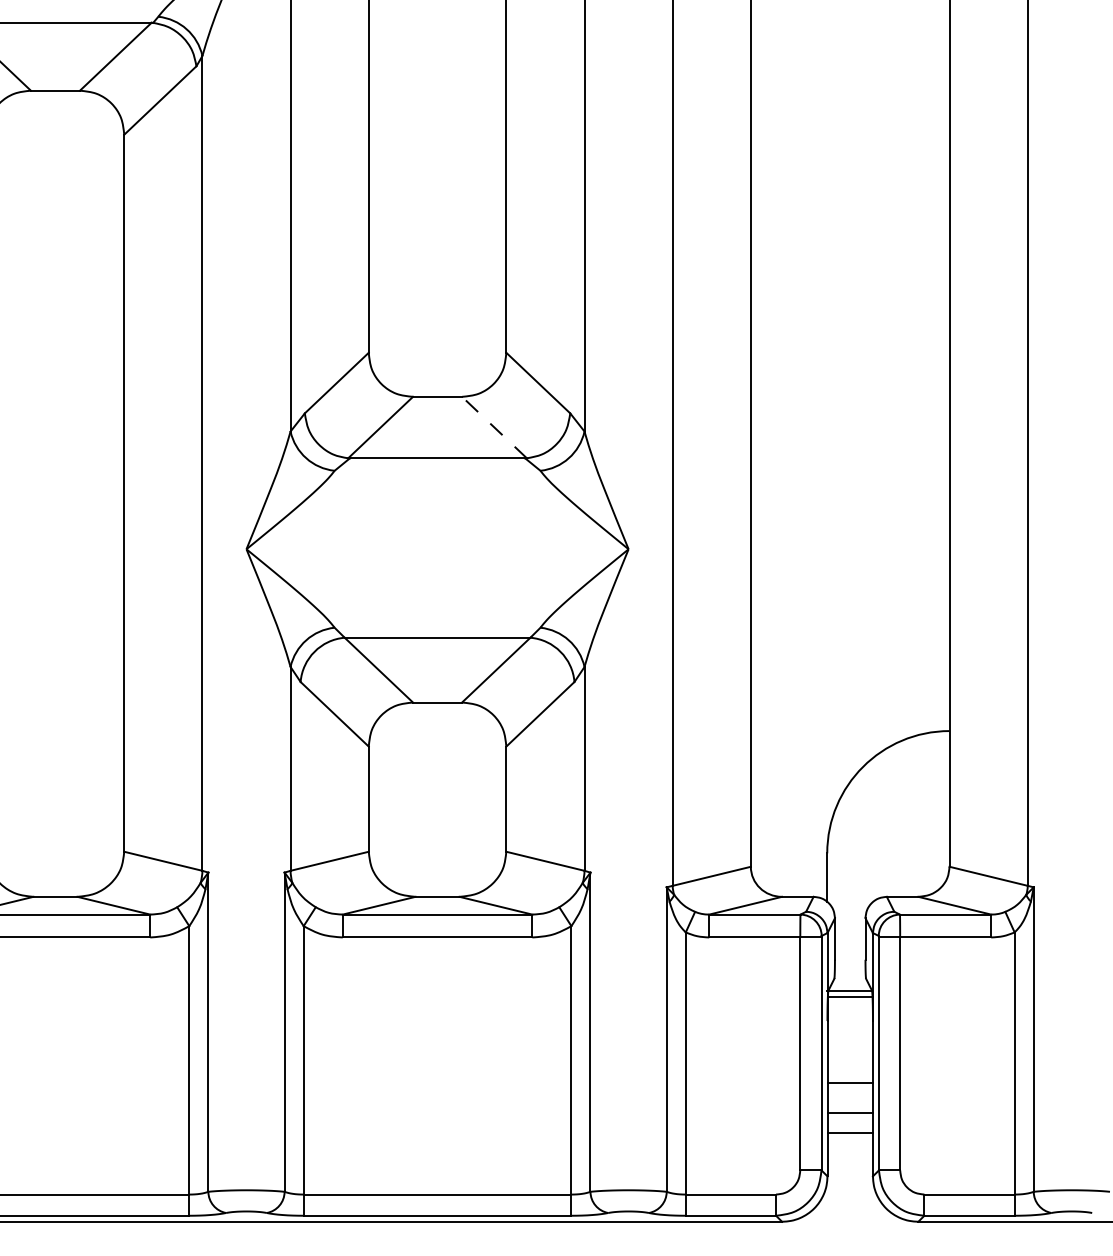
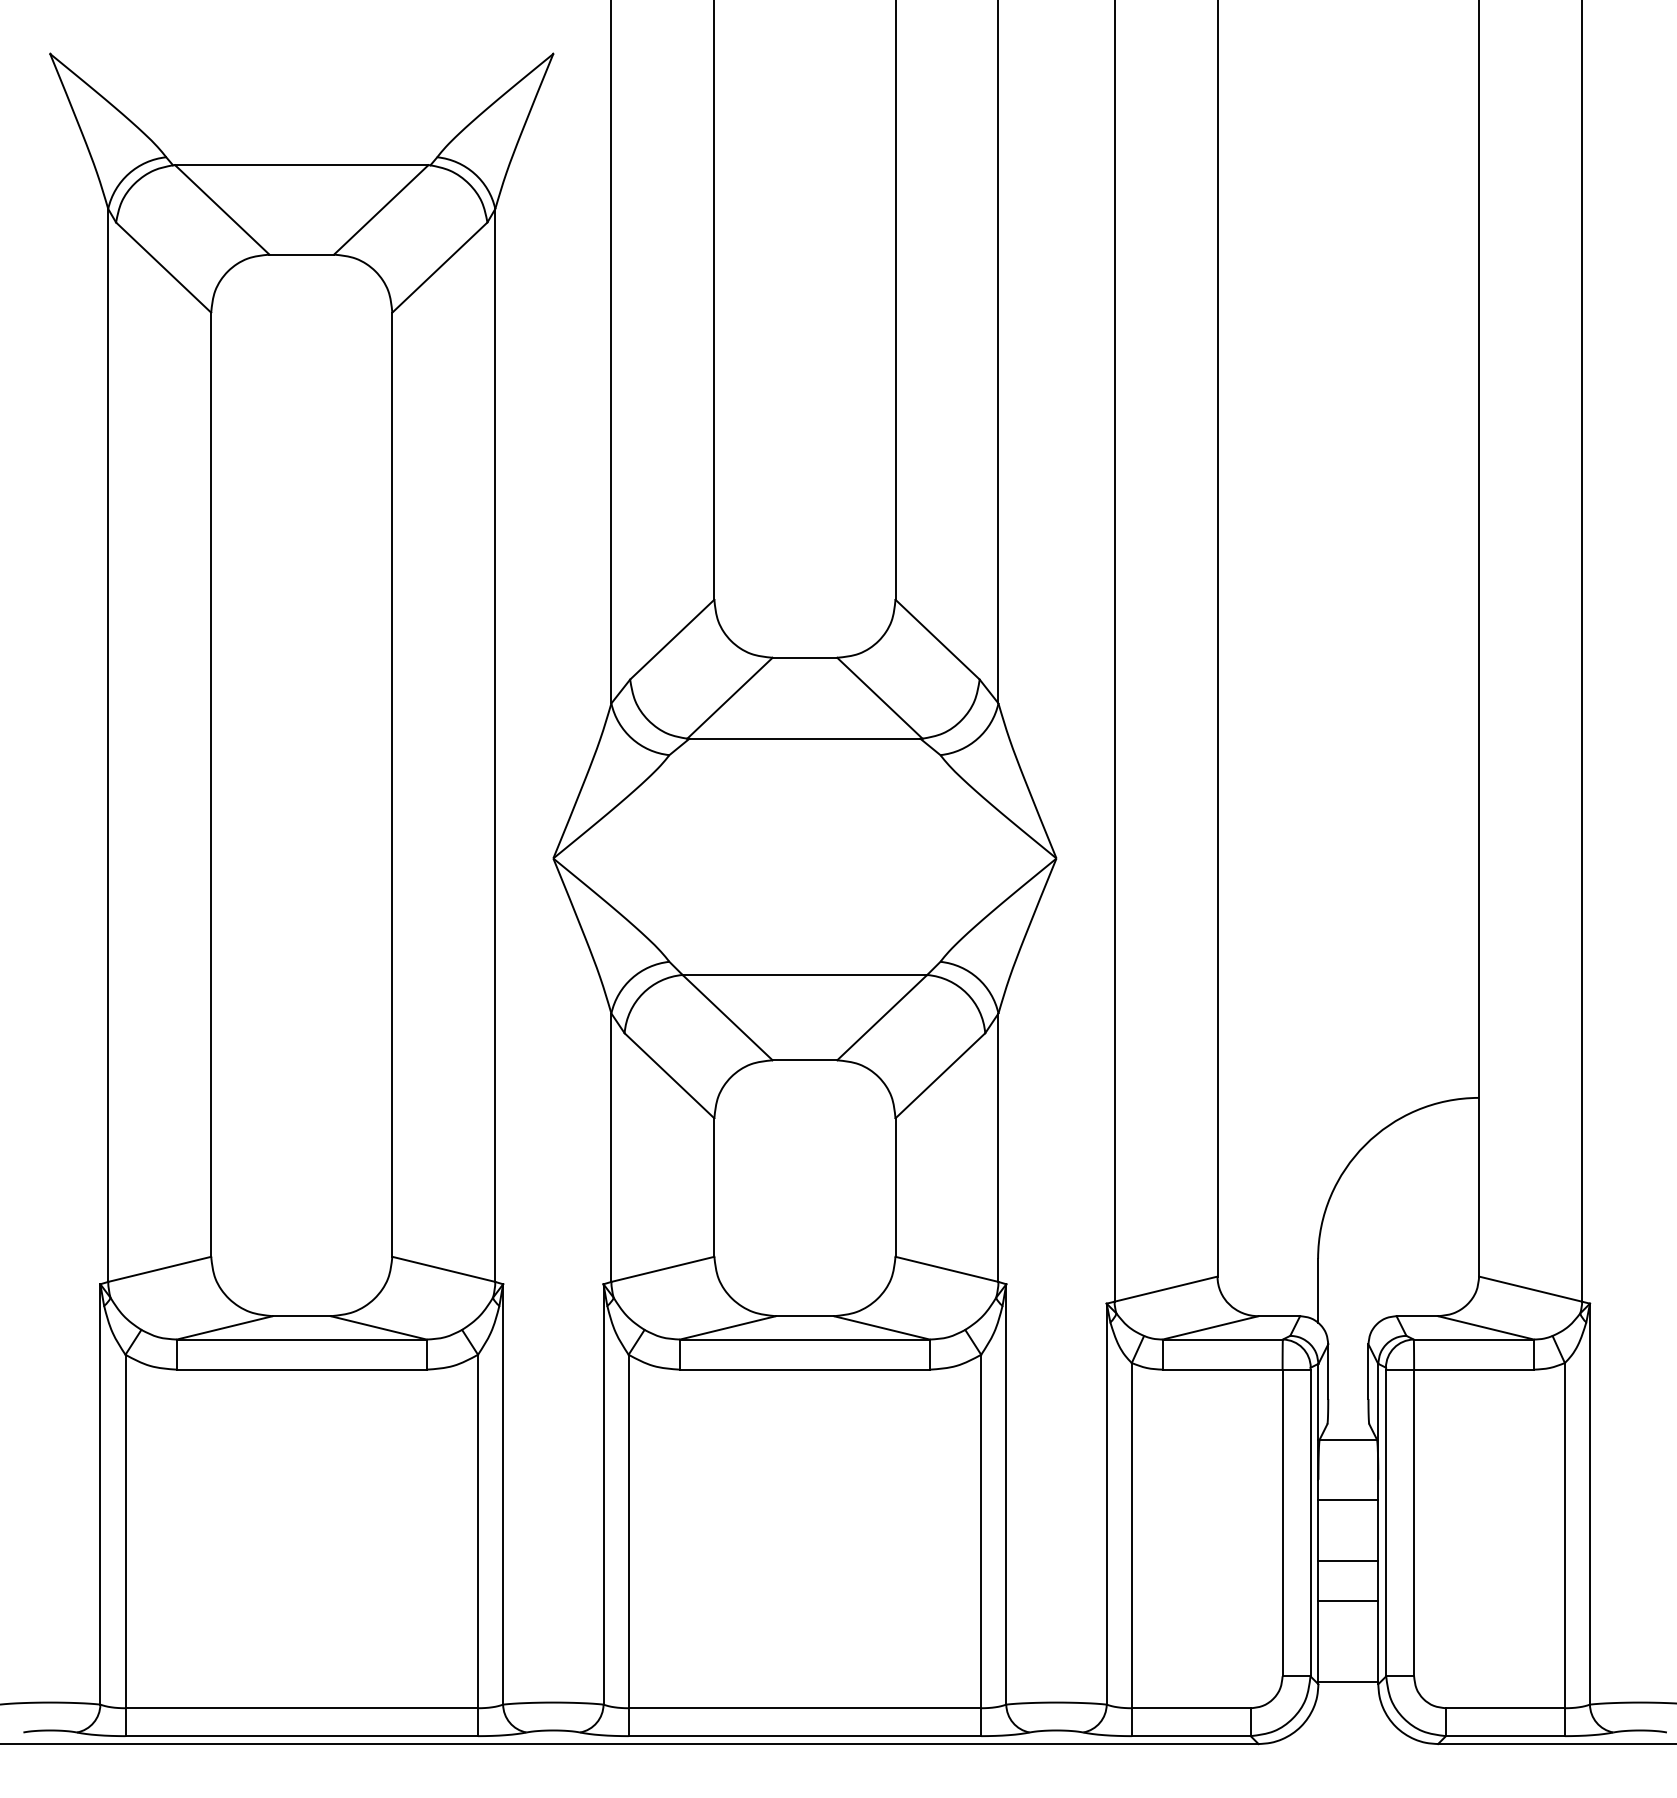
line: (494, 427) -> (879, 698), dashed -> solid
line: (850, 997) -> (1348, 1500), moved
line: (850, 1132) -> (1348, 1681), moved

